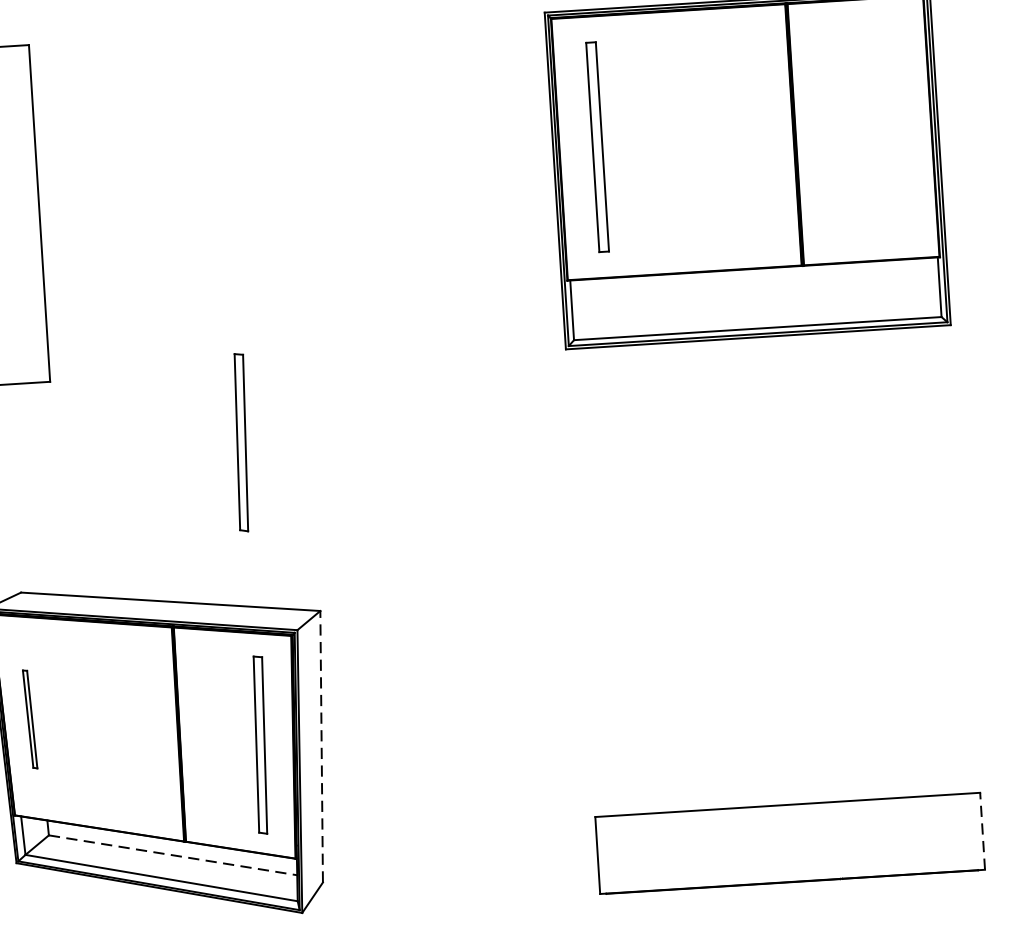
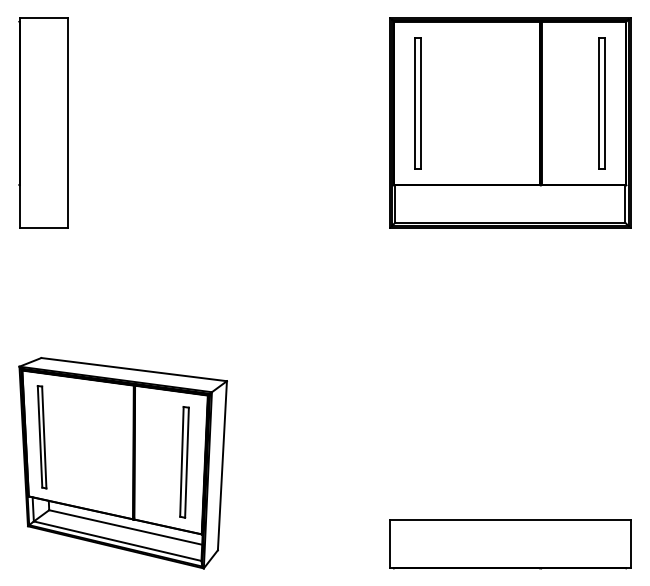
part: (891, 128) -> (601, 103), added
part: (241, 442) -> (184, 273), removed
part: (29, 719) -> (41, 437), size x1.67
line: (321, 746) -> (222, 465), dashed -> solid
line: (982, 830) -> (630, 543), dashed -> solid
line: (174, 855) -> (126, 527), dashed -> solid

